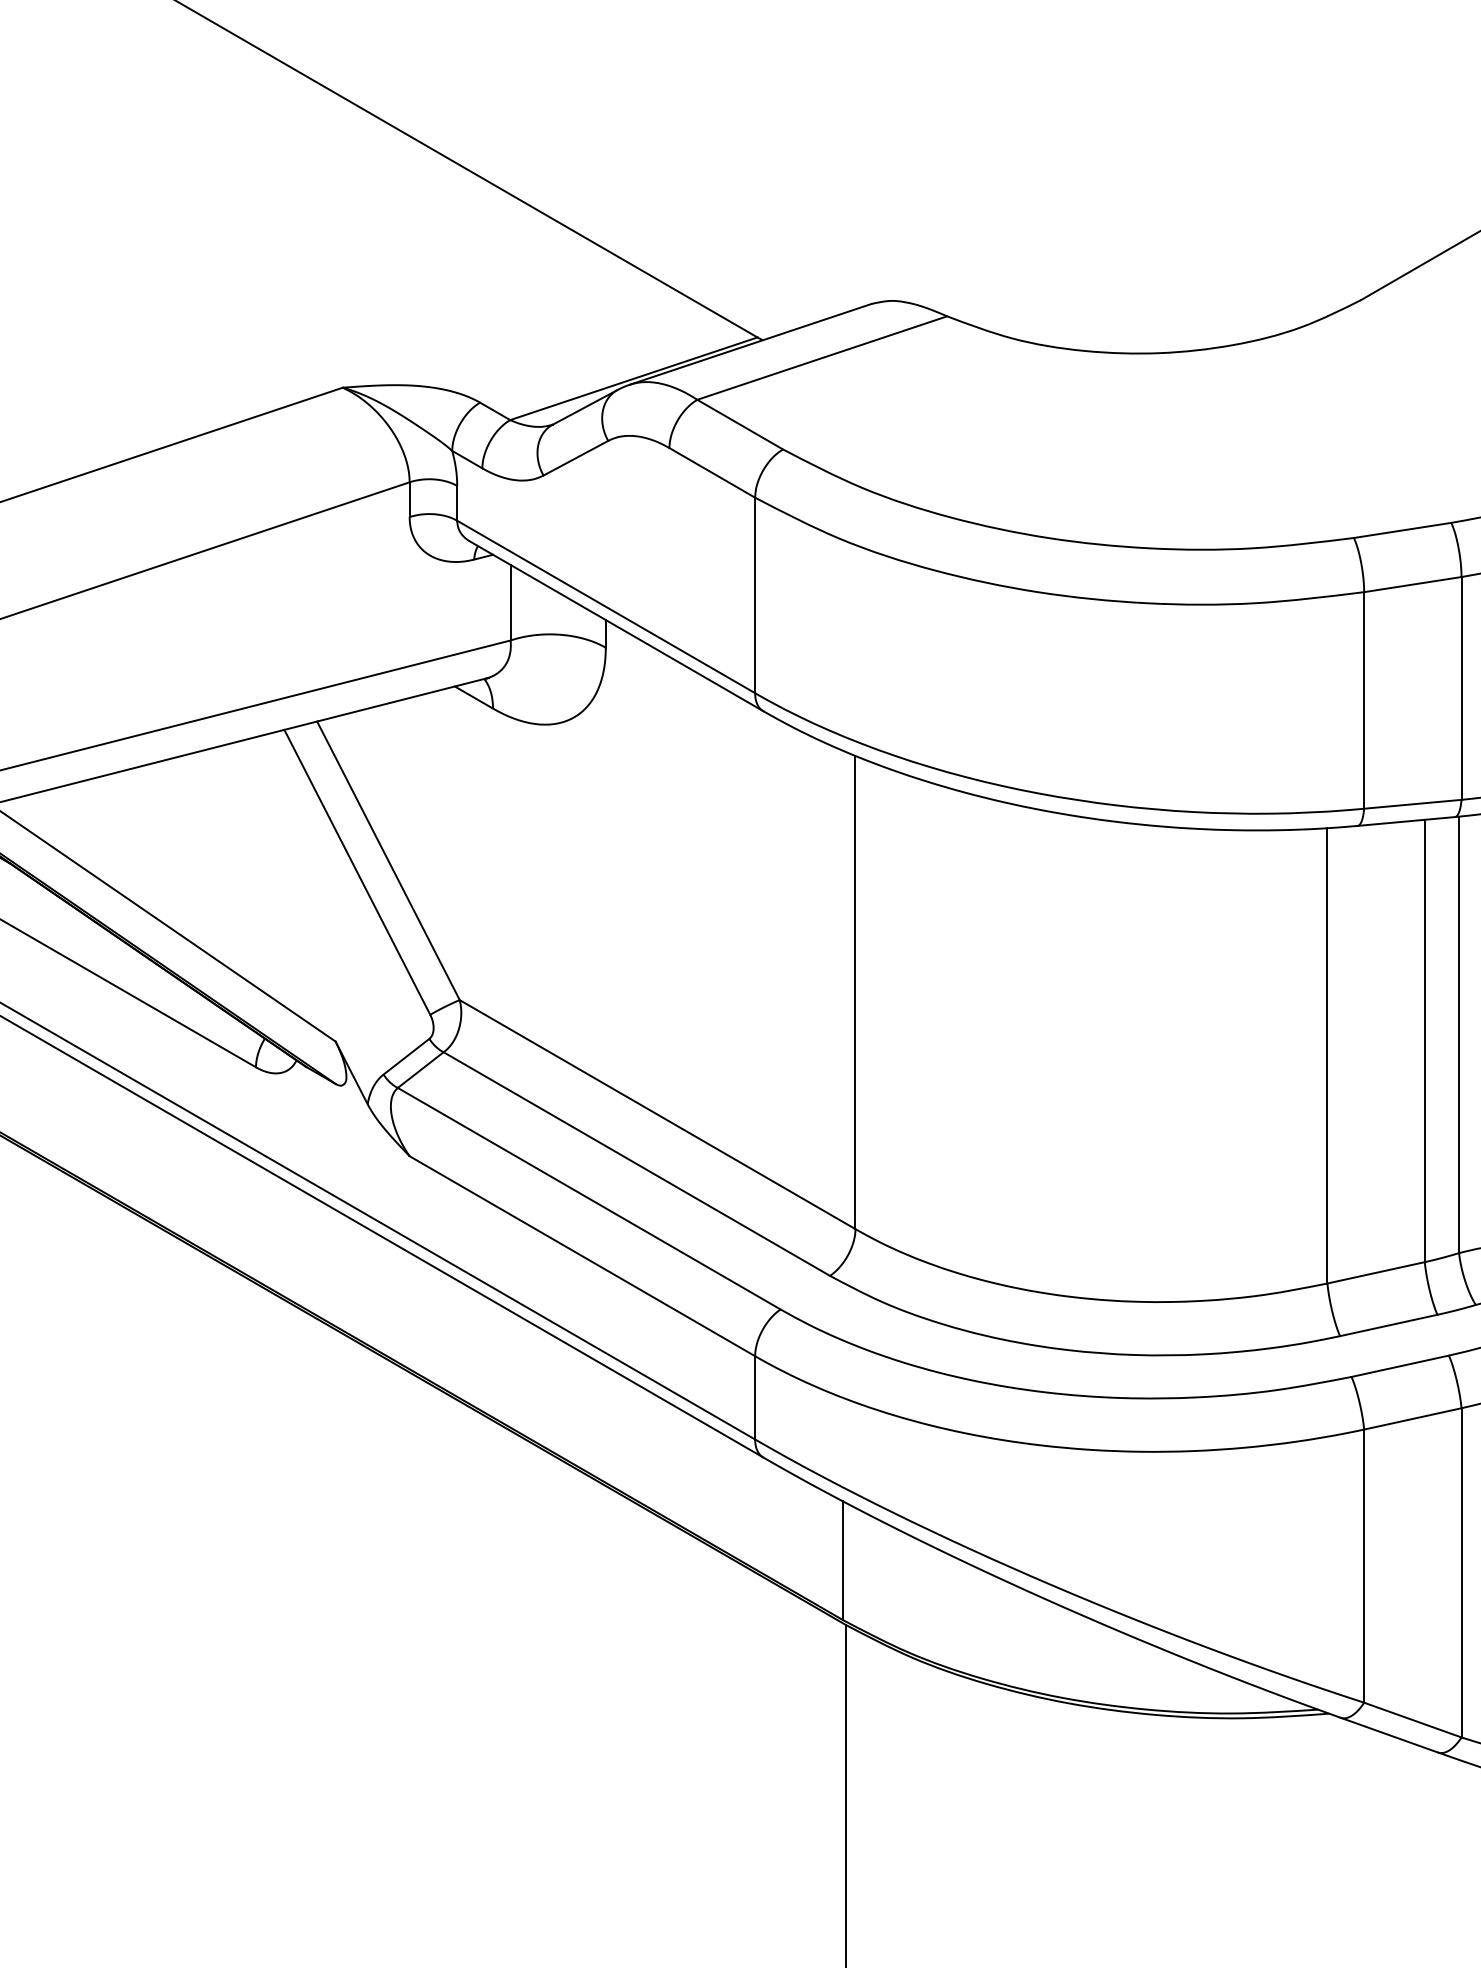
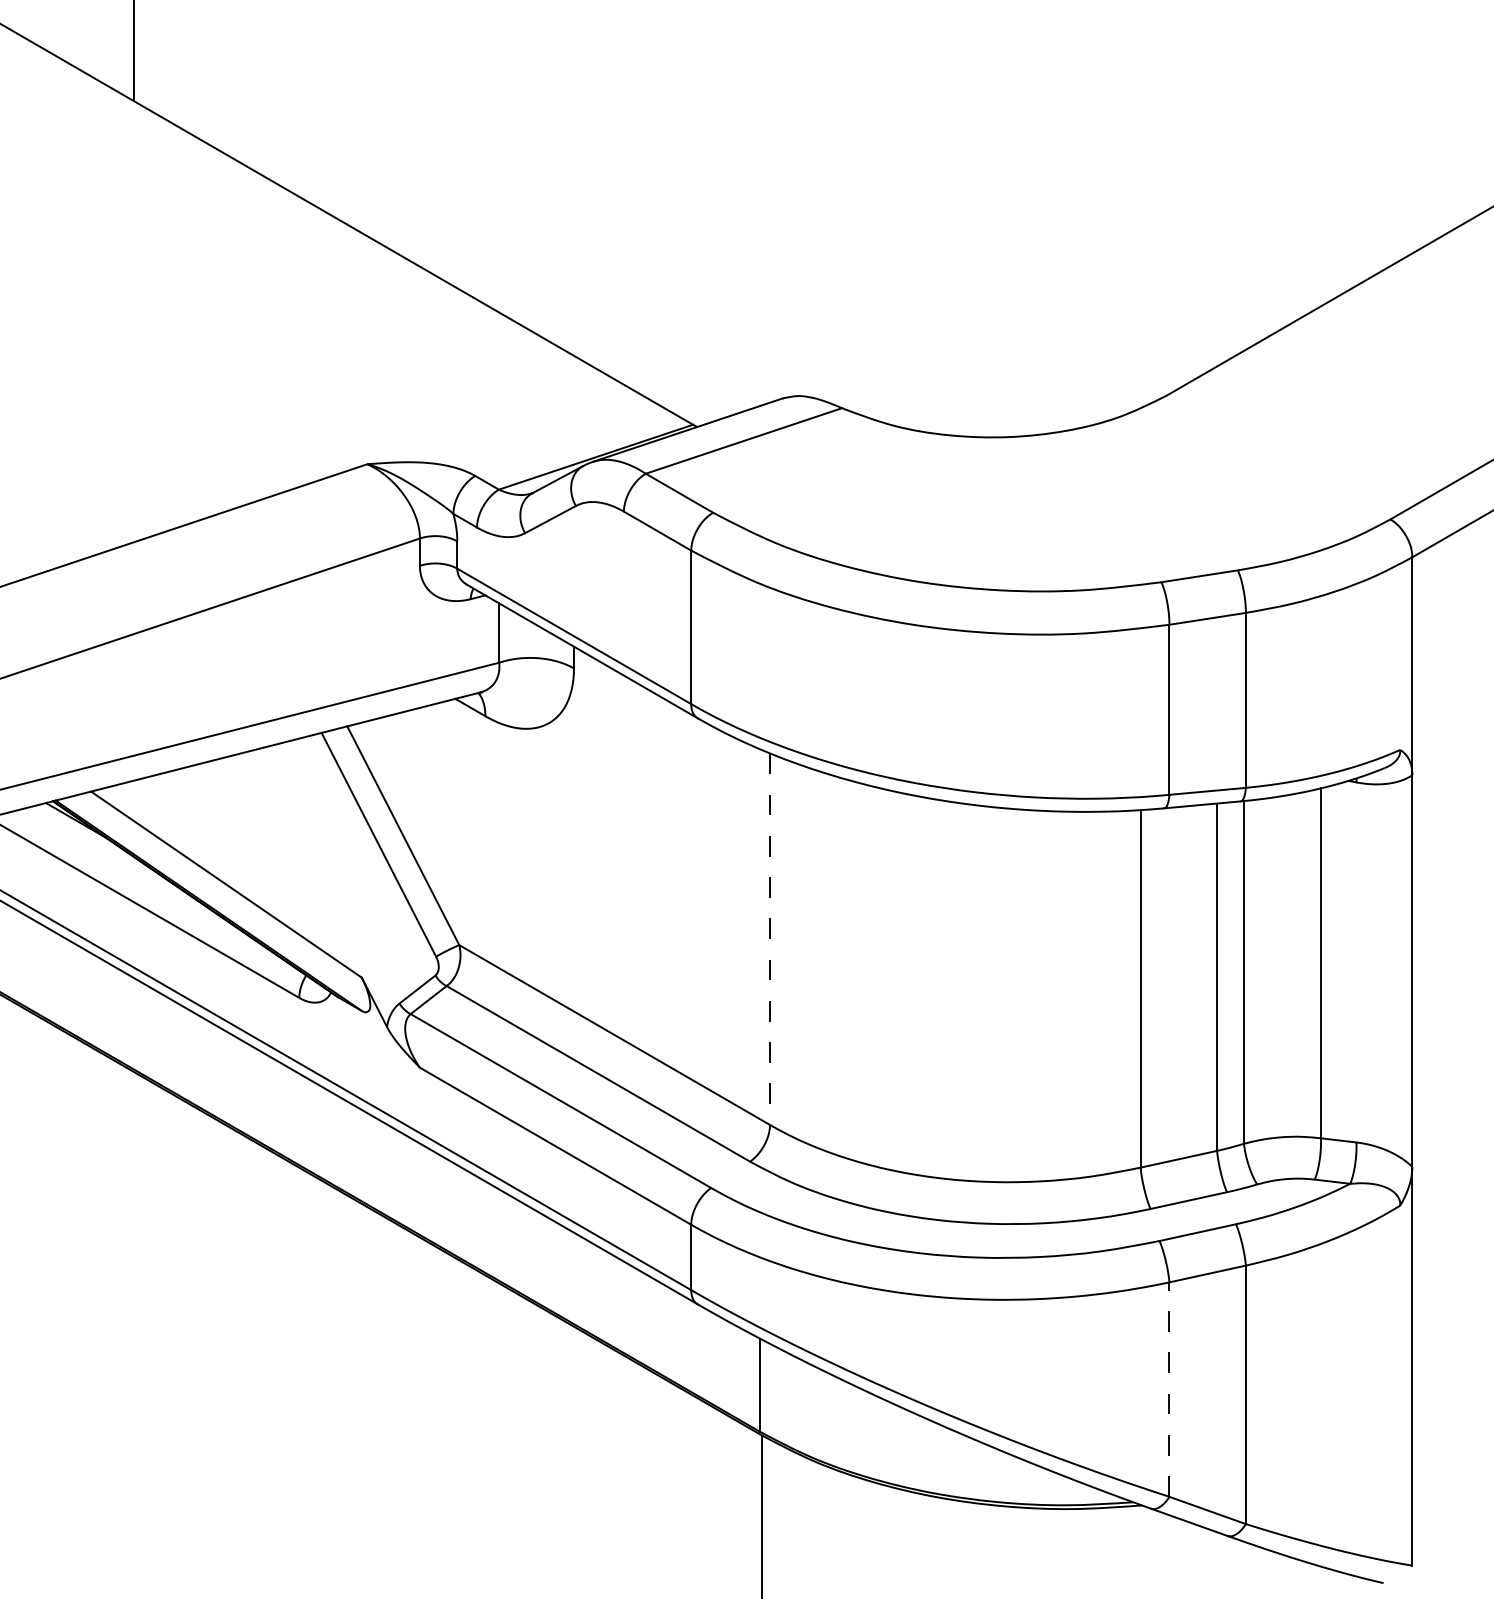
line: (856, 992) -> (770, 939), solid -> dashed
line: (1364, 1566) -> (1169, 1389), solid -> dashed

